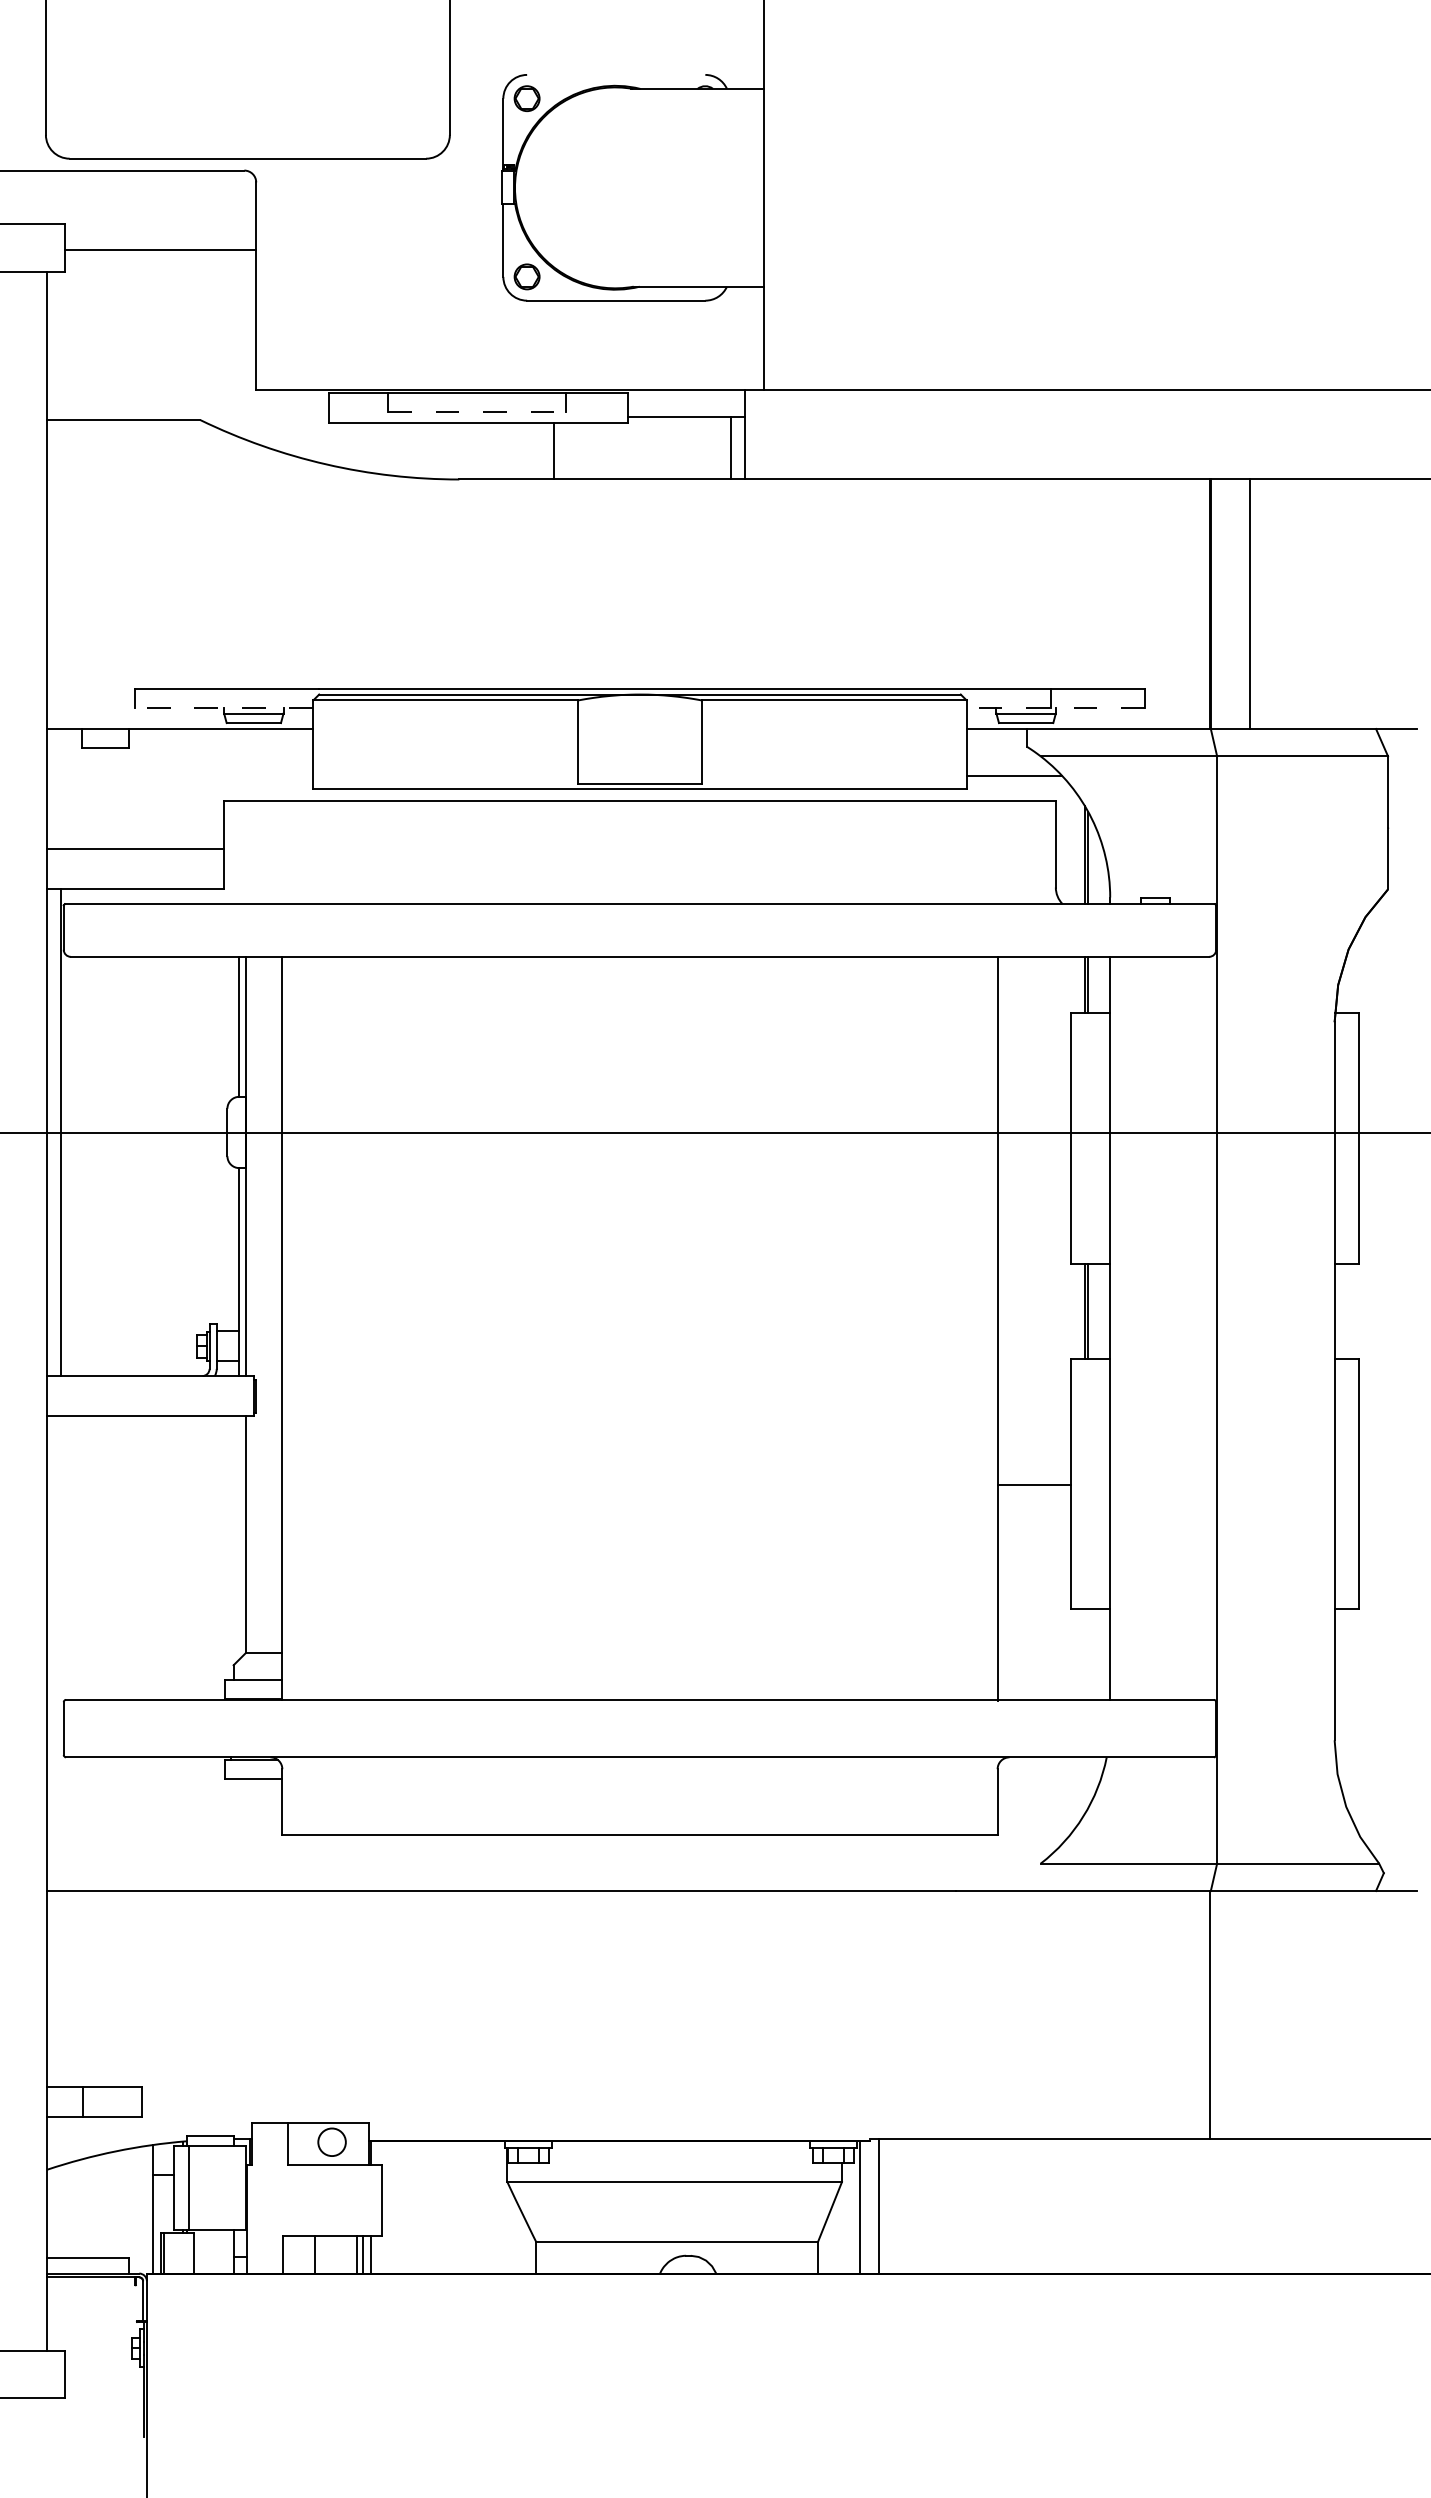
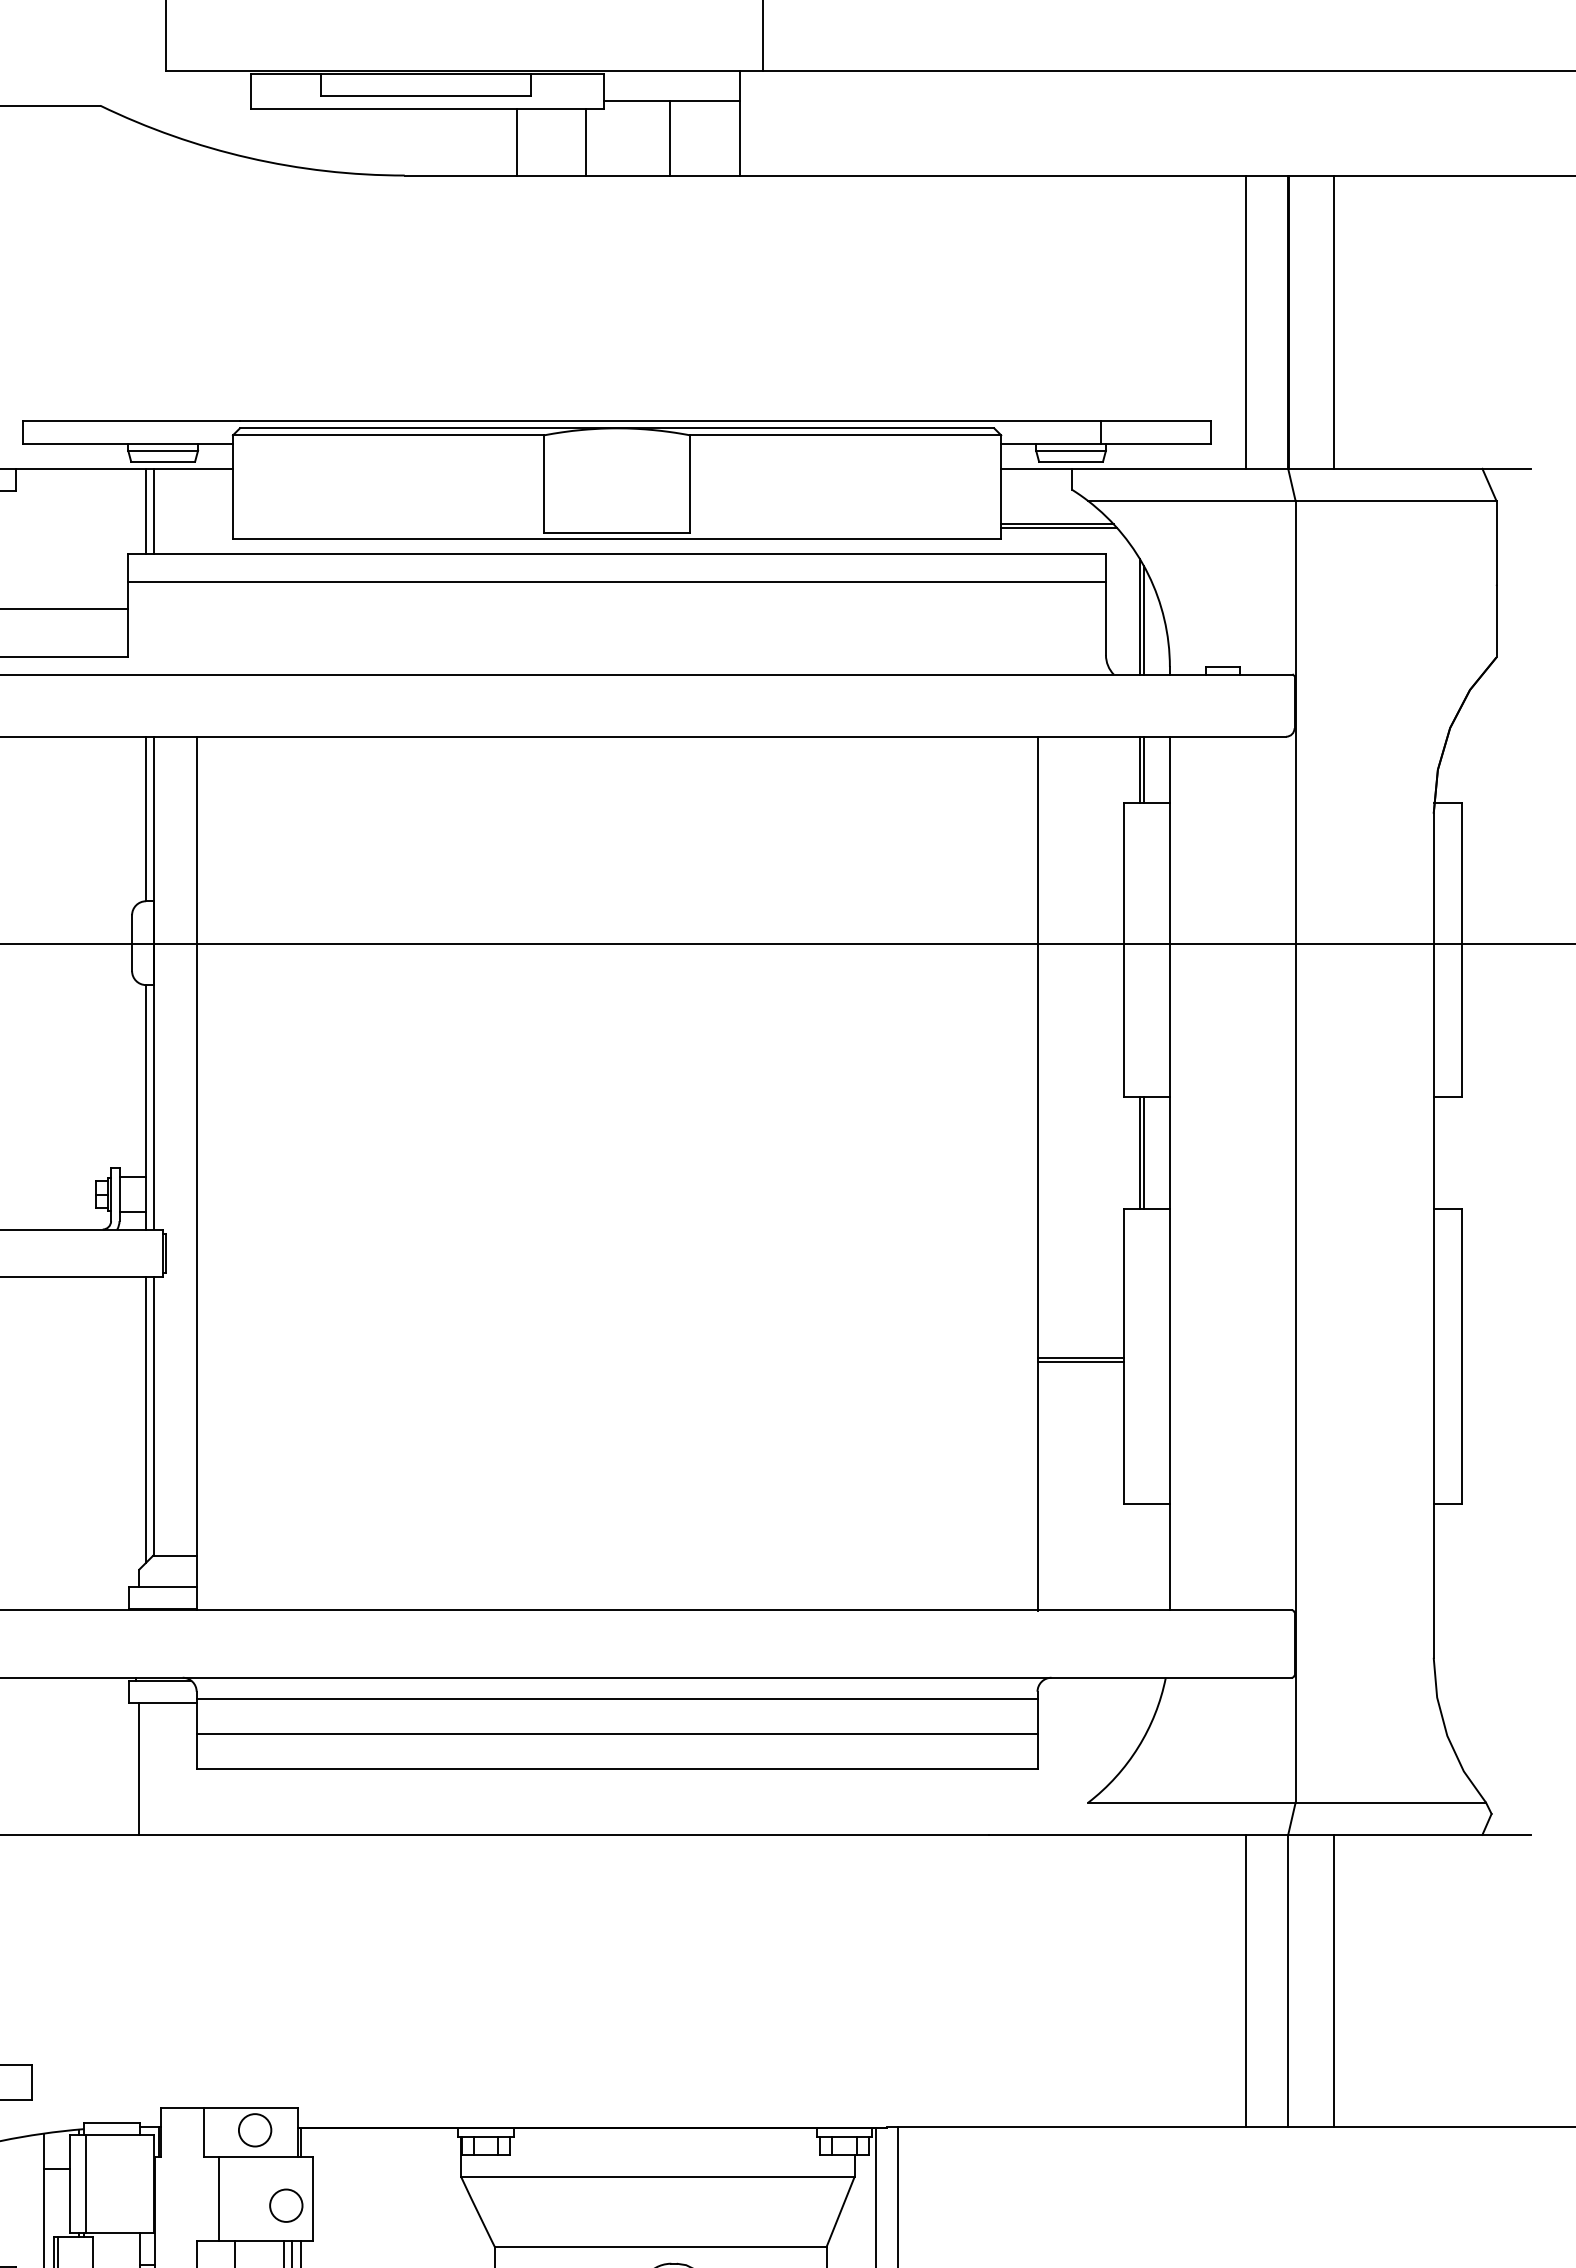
line: (477, 412) -> (426, 96), dashed -> solid
line: (731, 447) -> (670, 137), moved
line: (613, 450) -> (585, 141), added
line: (1174, 604) -> (1245, 322), added
line: (223, 707) -> (127, 443), dashed -> solid
line: (1055, 707) -> (1105, 443), dashed -> solid
line: (239, 764) -> (146, 510), added
line: (246, 765) -> (154, 511), added
line: (1015, 779) -> (1058, 528), added
line: (639, 825) -> (616, 582), added
line: (1034, 1488) -> (1080, 1361), added
line: (239, 1537) -> (146, 1419), added
line: (639, 1775) -> (616, 1699), added
line: (639, 1805) -> (616, 1734), added
line: (233, 1834) -> (139, 1768), added
line: (1174, 2015) -> (1245, 1981), added
line: (1250, 2015) -> (1334, 1981), added
line: (301, 2200) -> (219, 2198), added
circle: (358, 2206) -> (286, 2205), added

